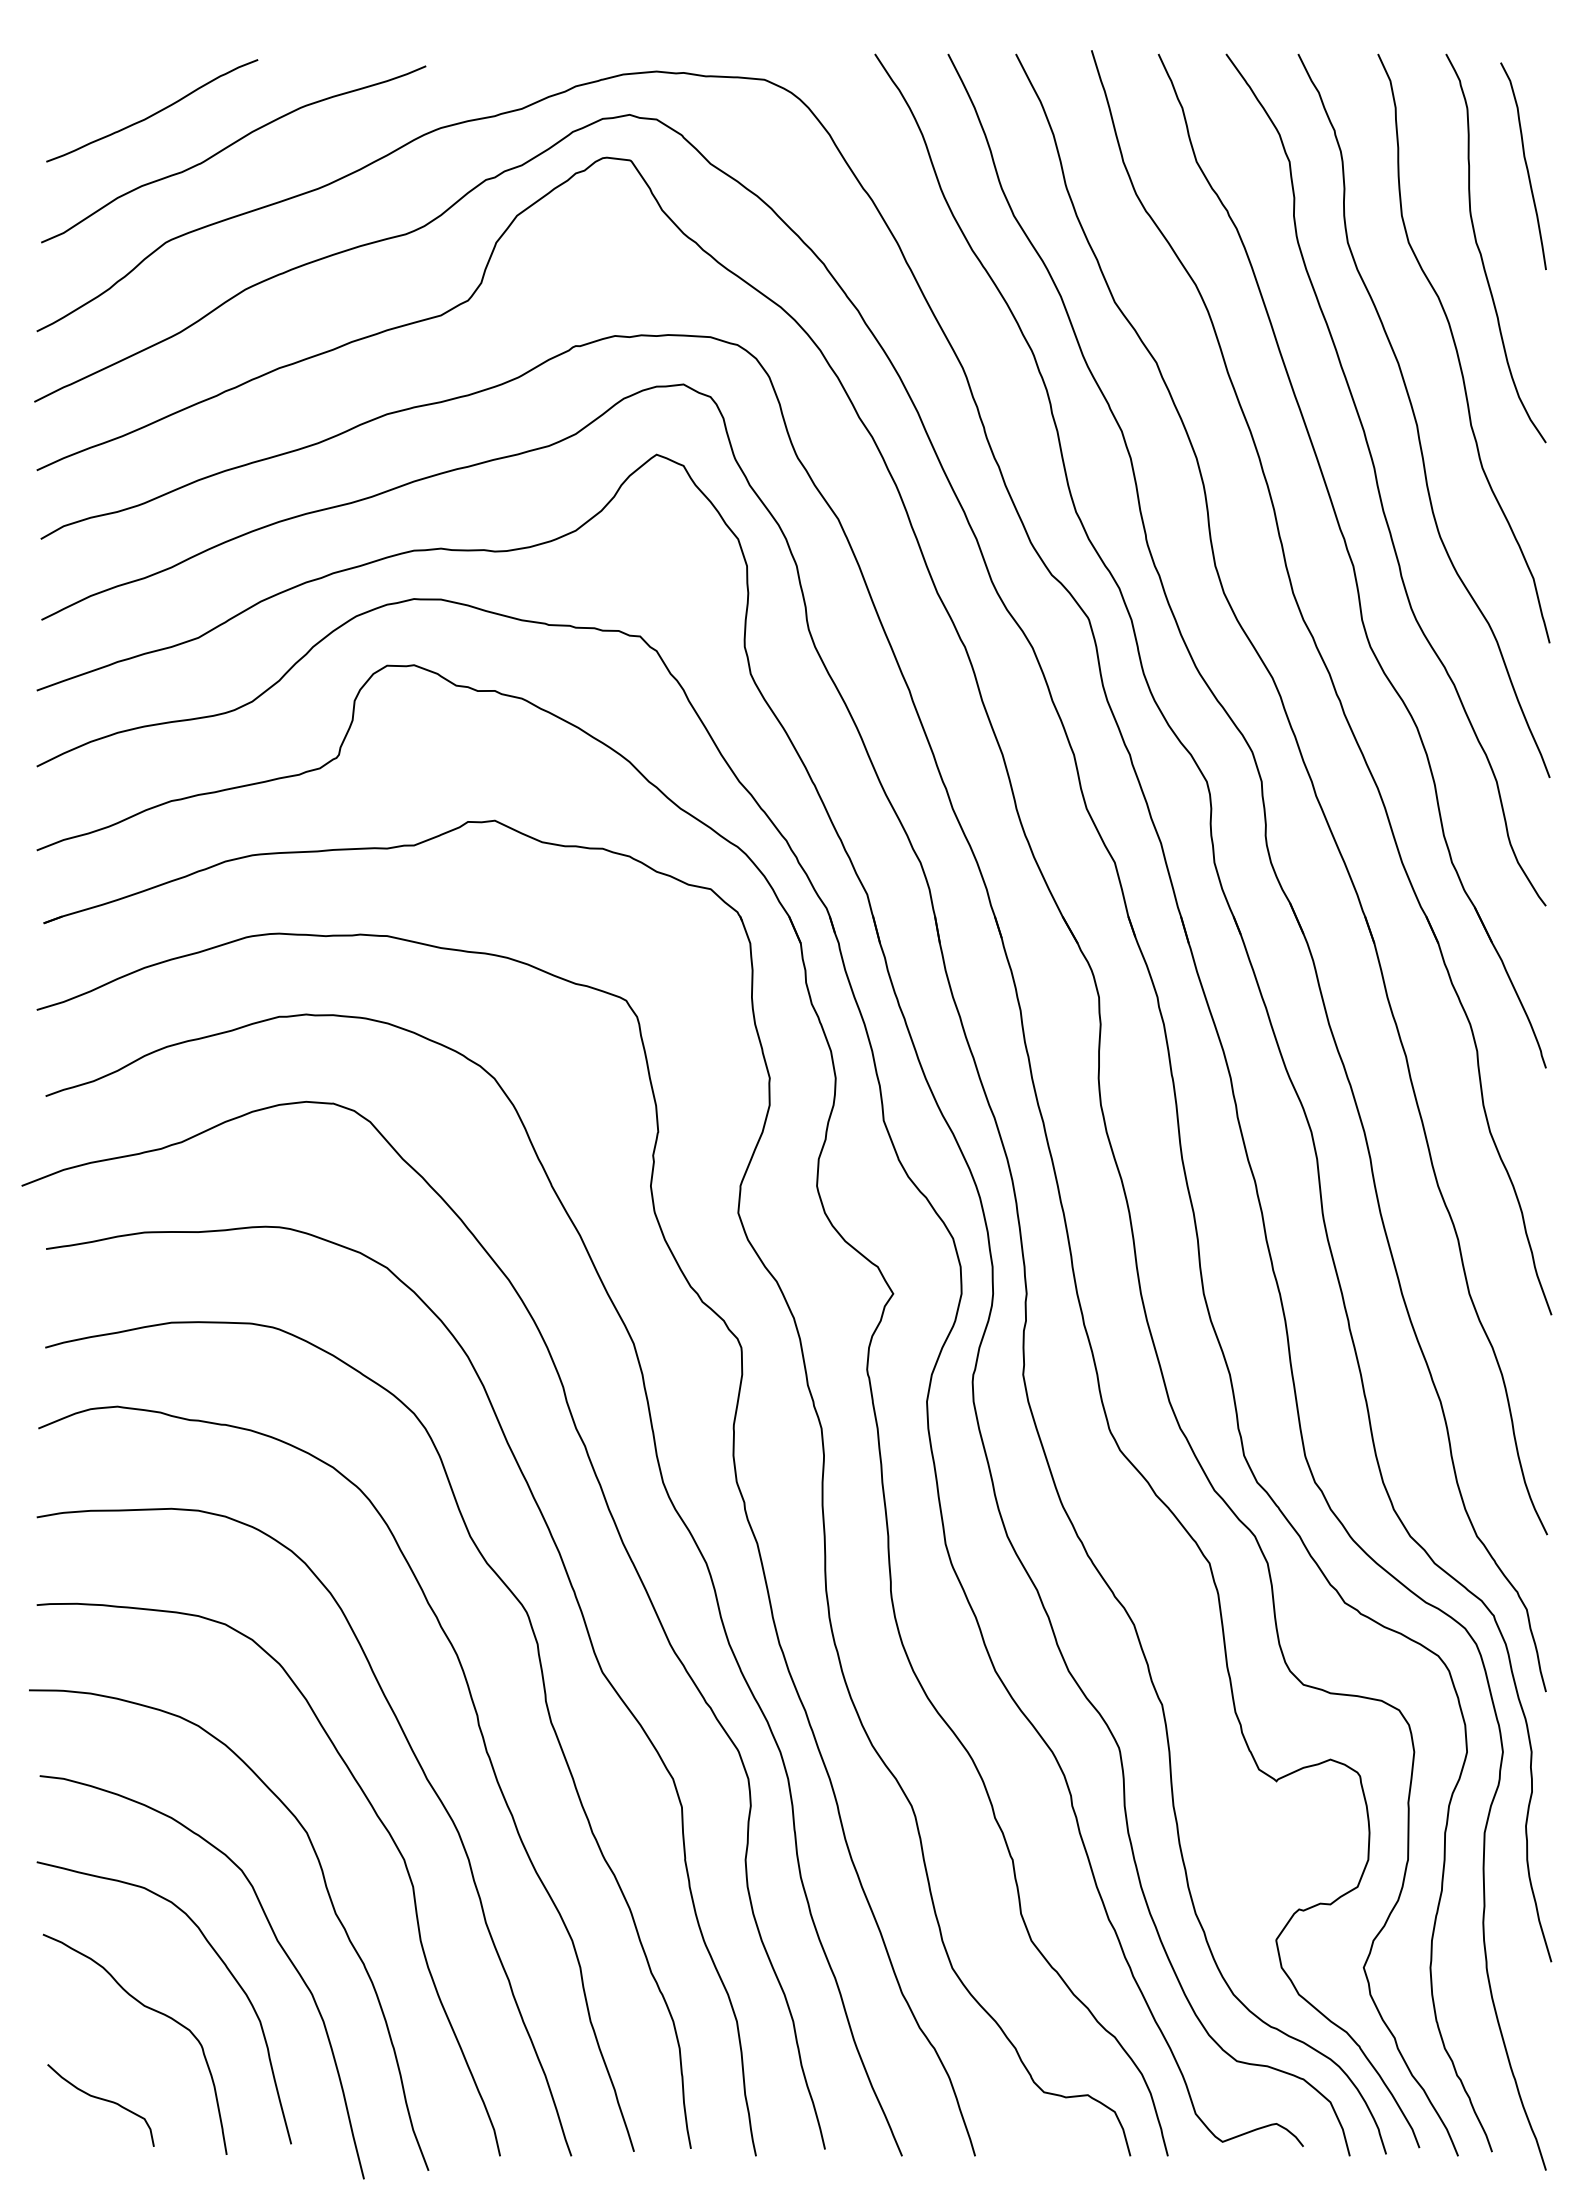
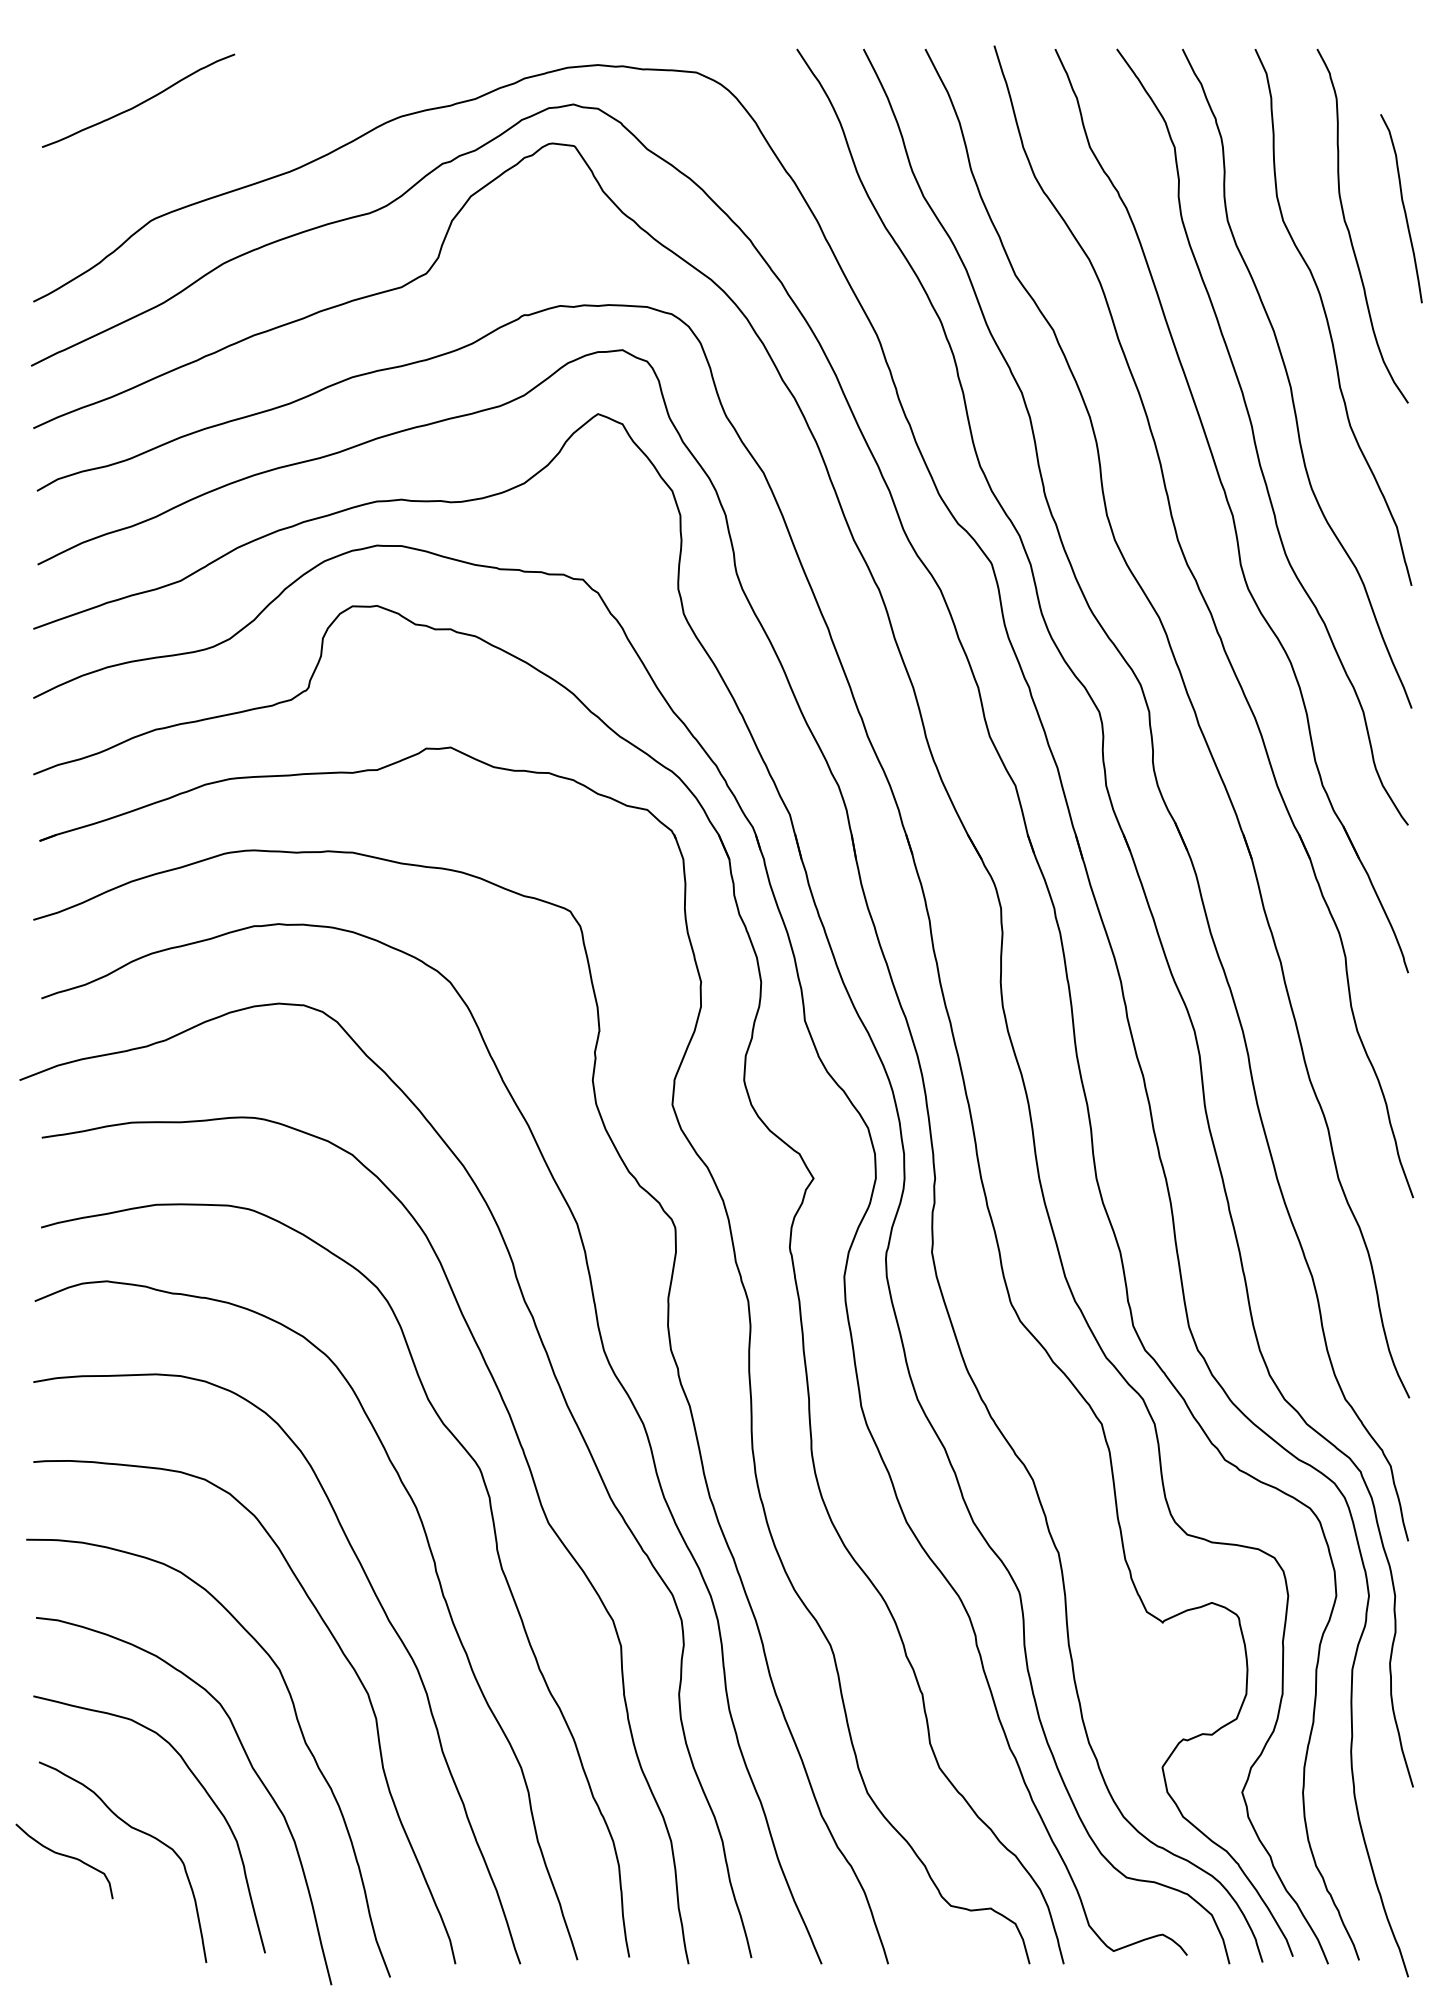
curve: (227, 148) -> (207, 135), removed
curve: (1525, 166) -> (1403, 208), moved
curve: (102, 2100) -> (65, 1856), moved

